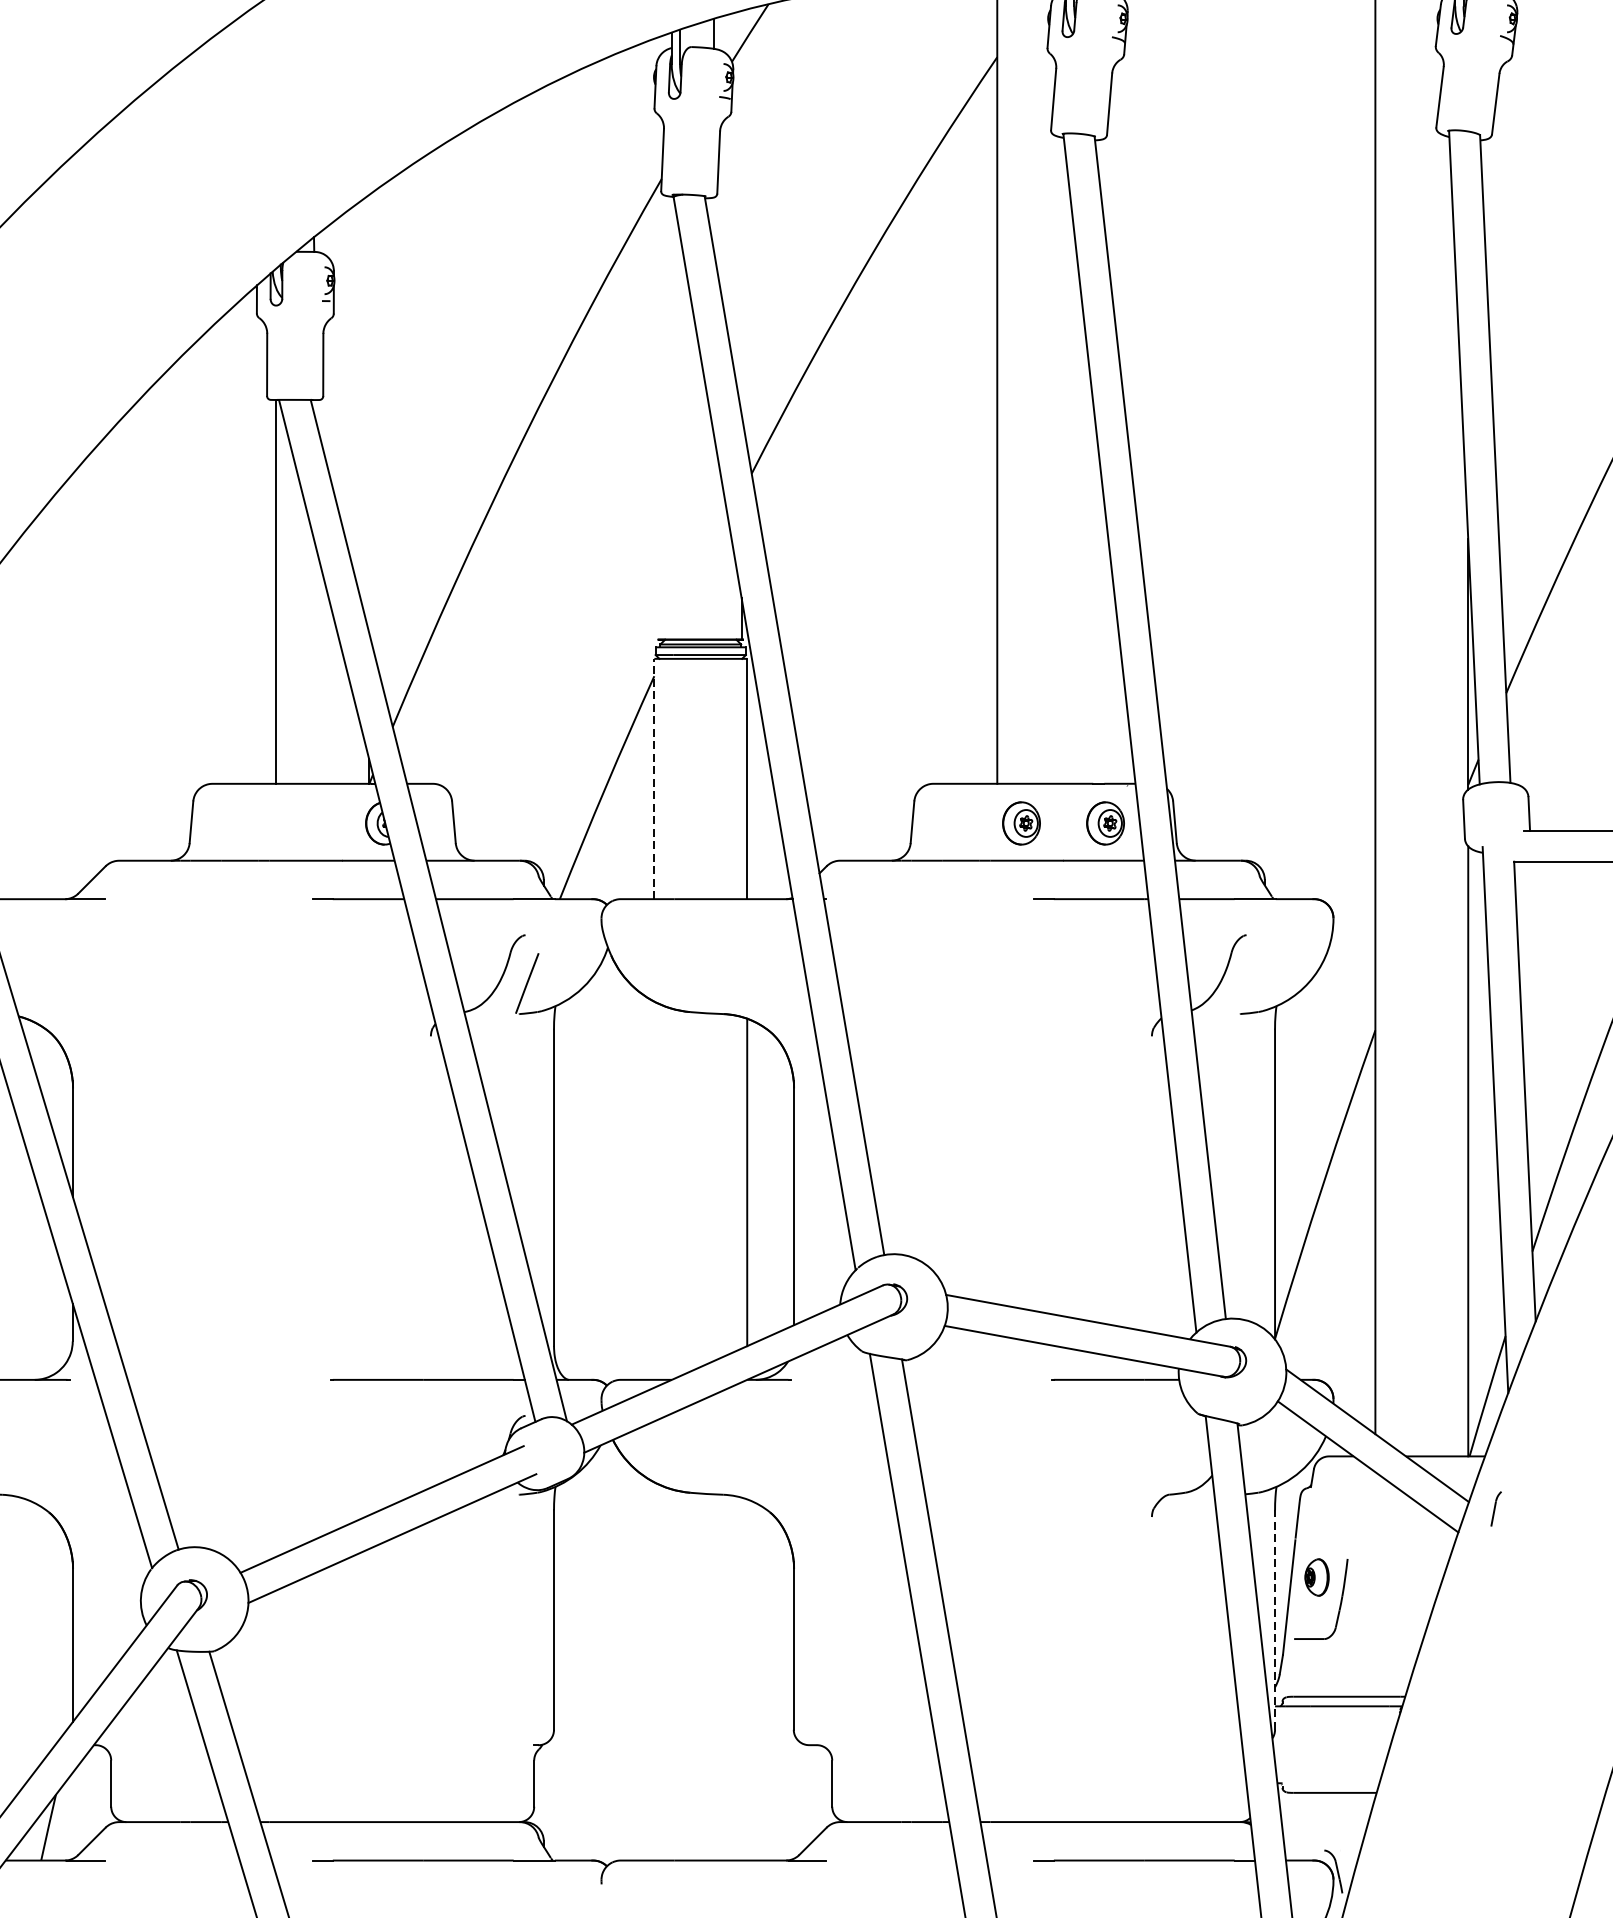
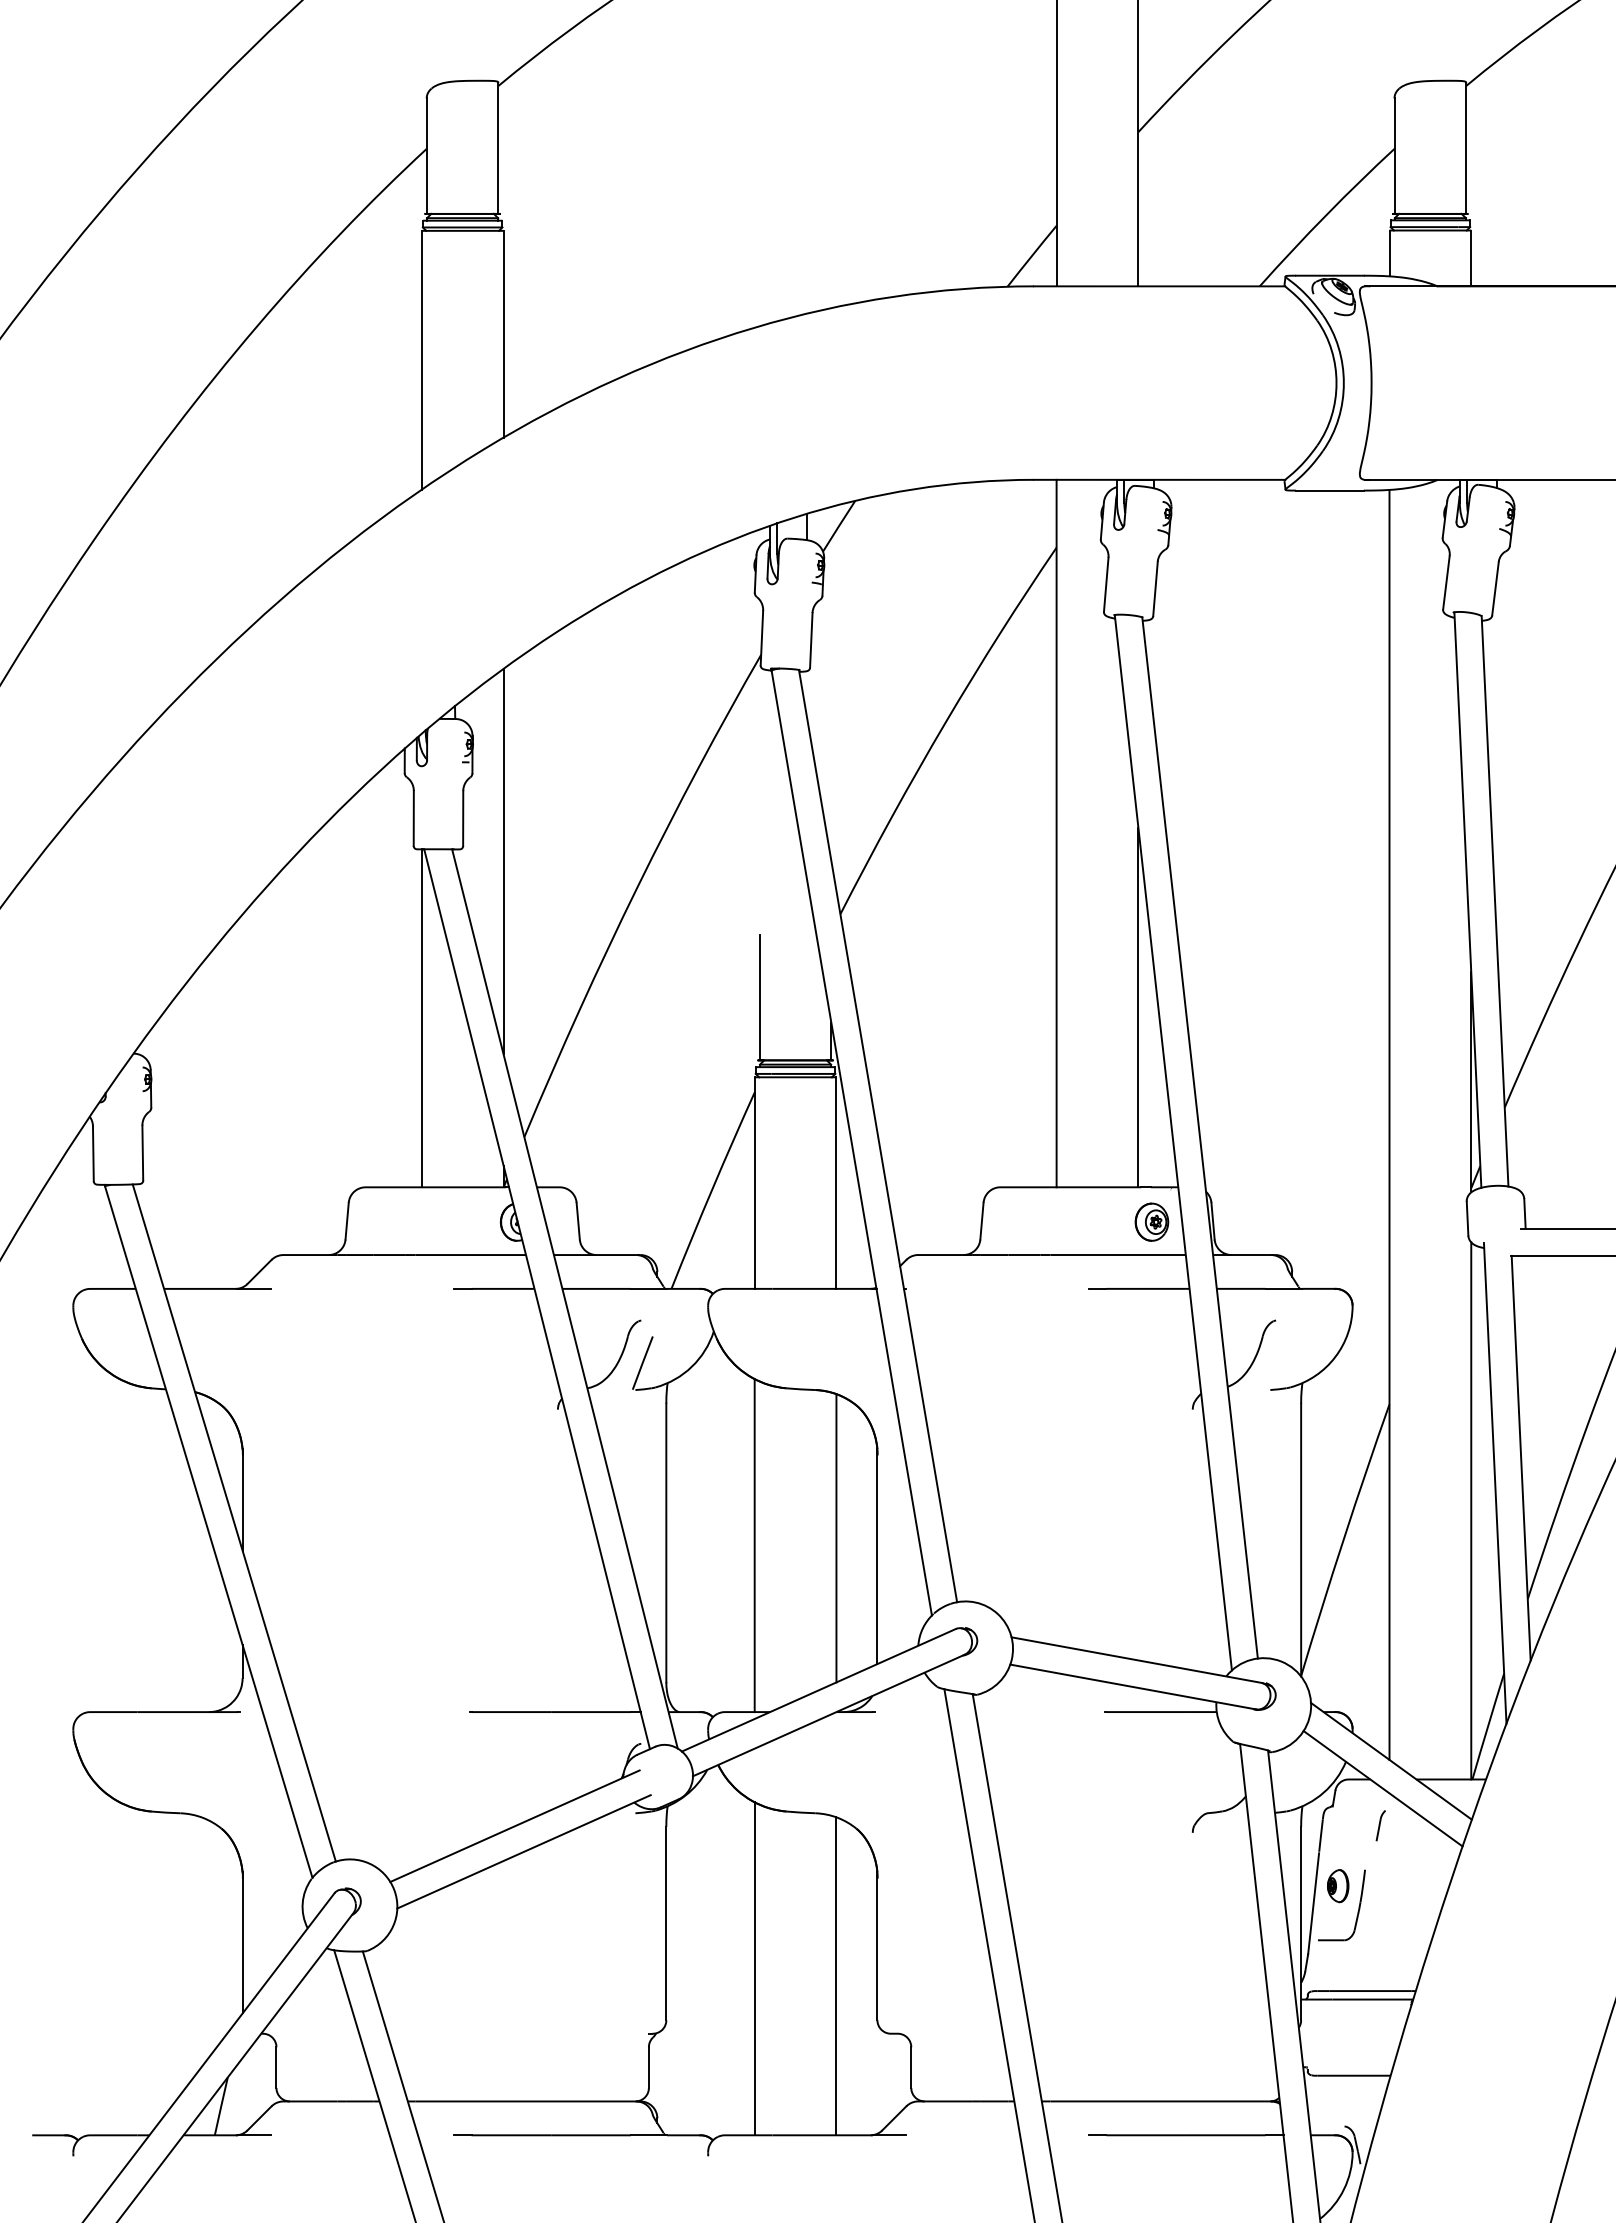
line: (369, 413) -> (503, 861), added
line: (659, 568) -> (759, 997), added
line: (1090, 579) -> (1138, 1007), added
line: (654, 779) -> (754, 1183), dashed -> solid
part: (1021, 822) -> (1077, 1221), removed
line: (654, 1190) -> (754, 1545), added
part: (1495, 1508) -> (1380, 1825), moved
line: (1275, 1619) -> (1301, 1923), dashed -> solid
line: (654, 1671) -> (754, 1968), added
line: (747, 1680) -> (836, 1976), added

